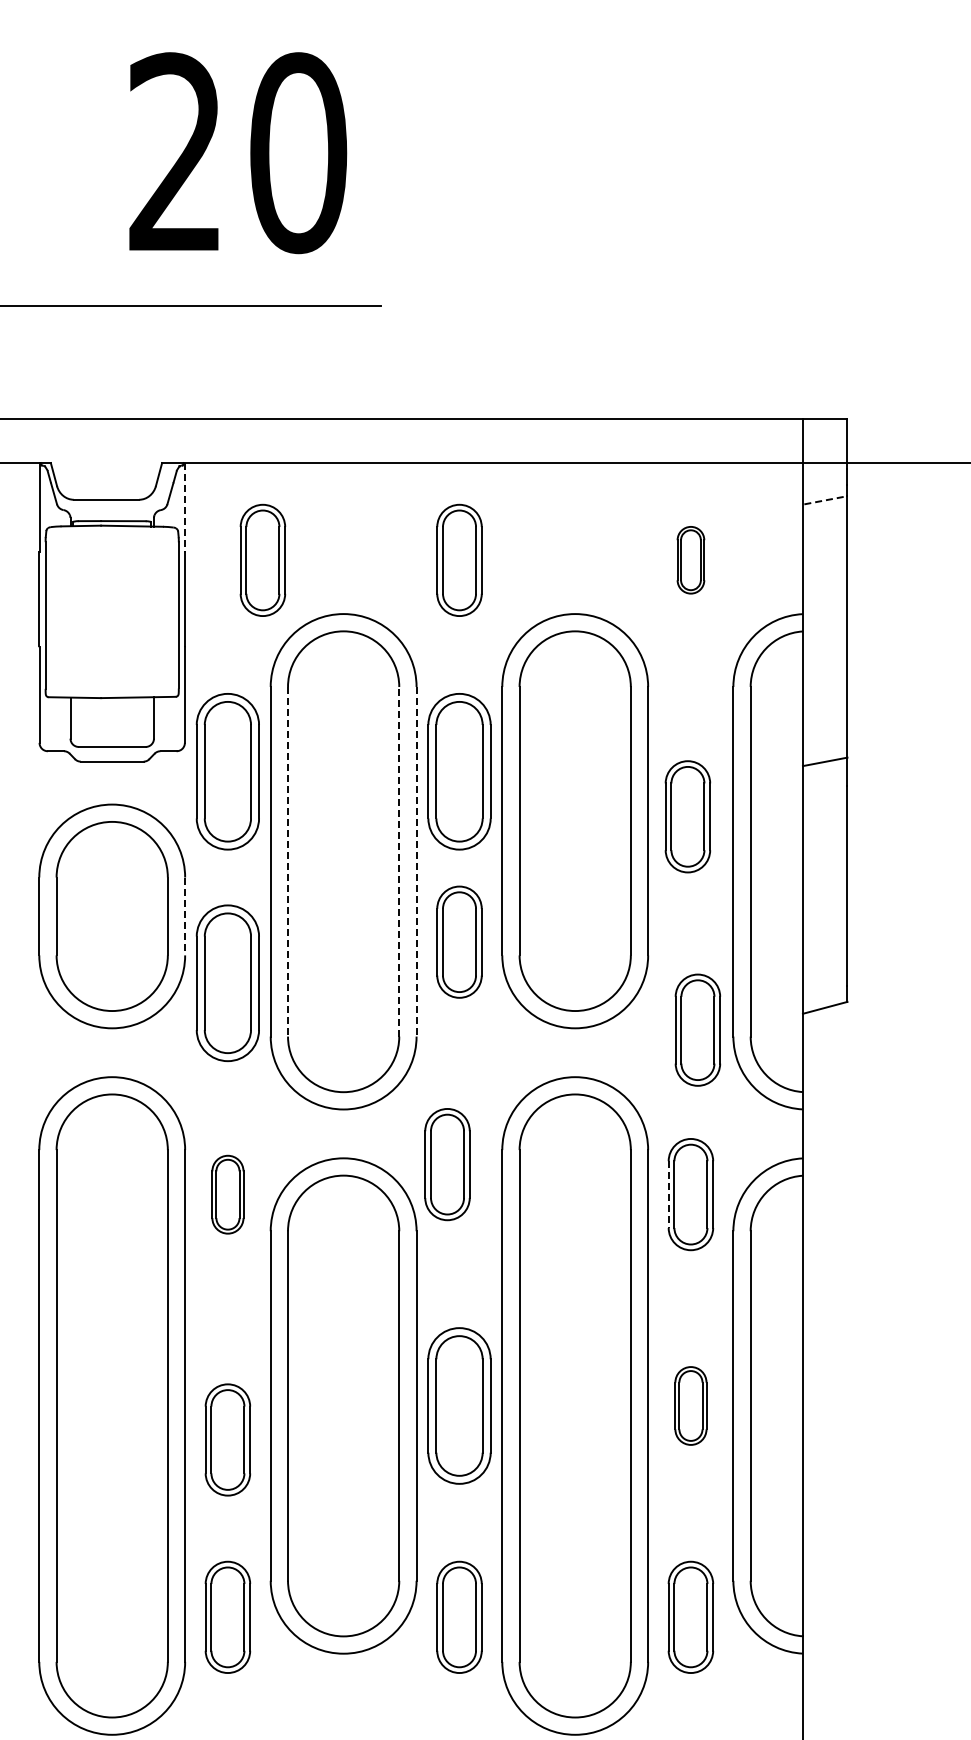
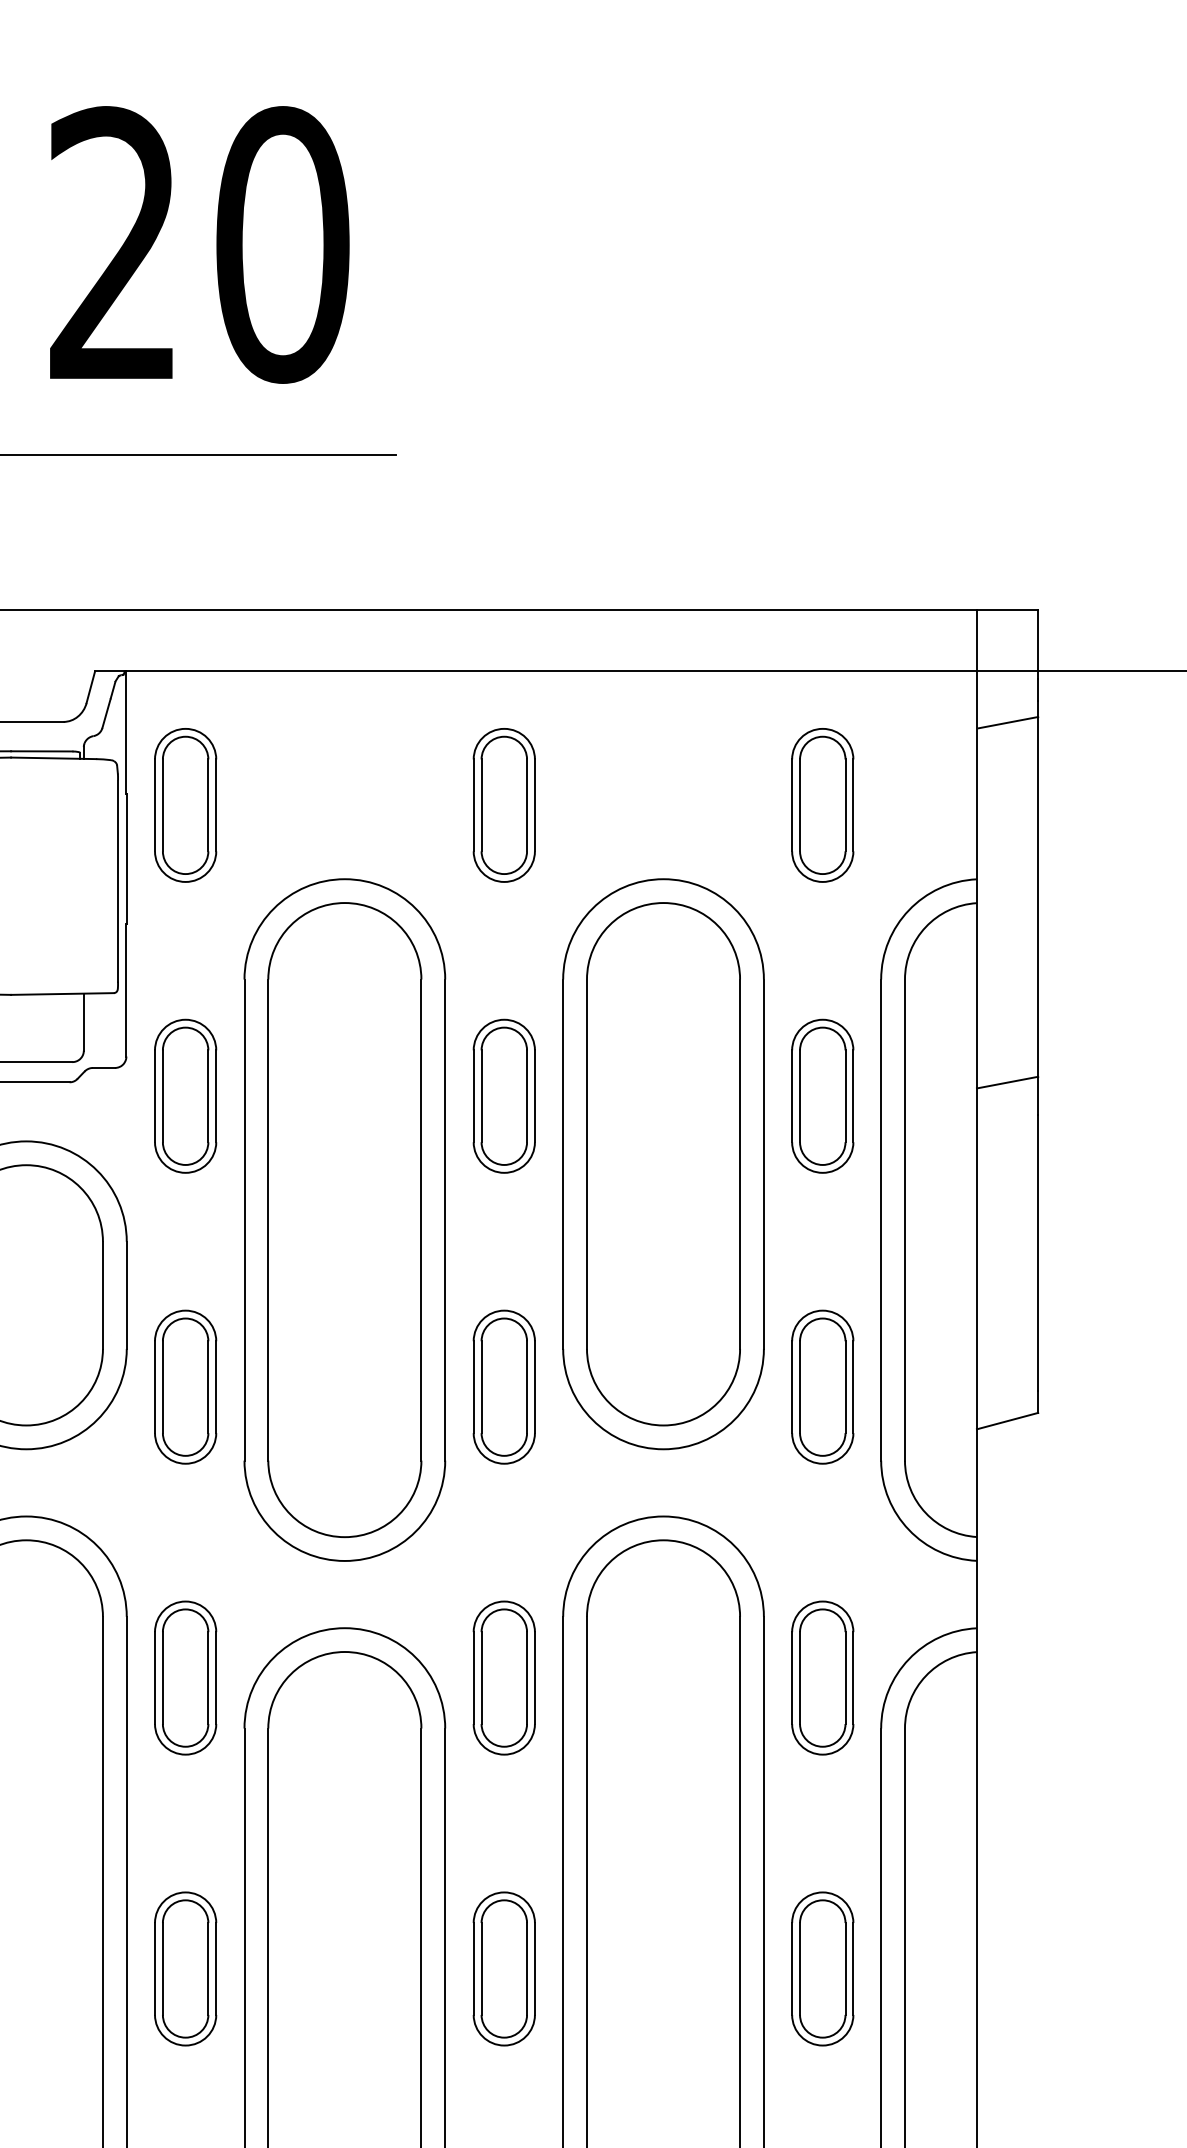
line: (825, 500) -> (1007, 722), dashed -> solid
line: (184, 507) -> (125, 732), dashed -> solid
part: (262, 559) -> (185, 804), moved
part: (690, 559) -> (822, 804), size x1.67
part: (227, 771) -> (185, 1095), size x0.71
part: (459, 771) -> (504, 1095), size x0.71
part: (687, 816) -> (822, 1095), moved
line: (288, 861) -> (268, 1219), dashed -> solid
line: (399, 861) -> (421, 1219), dashed -> solid
line: (416, 861) -> (445, 1219), dashed -> solid
line: (185, 916) -> (127, 1295), dashed -> solid
part: (459, 941) -> (504, 1386), moved
part: (227, 982) -> (185, 1386), size x0.71
part: (697, 1029) -> (822, 1386), moved
part: (447, 1164) -> (504, 1677), moved
part: (227, 1194) -> (185, 1677), size x1.43
line: (668, 1195) -> (791, 1679), dashed -> solid
part: (459, 1405) -> (504, 1968), size x0.71
part: (690, 1405) -> (822, 1968), size x1.43
part: (227, 1439) -> (185, 1968), moved

